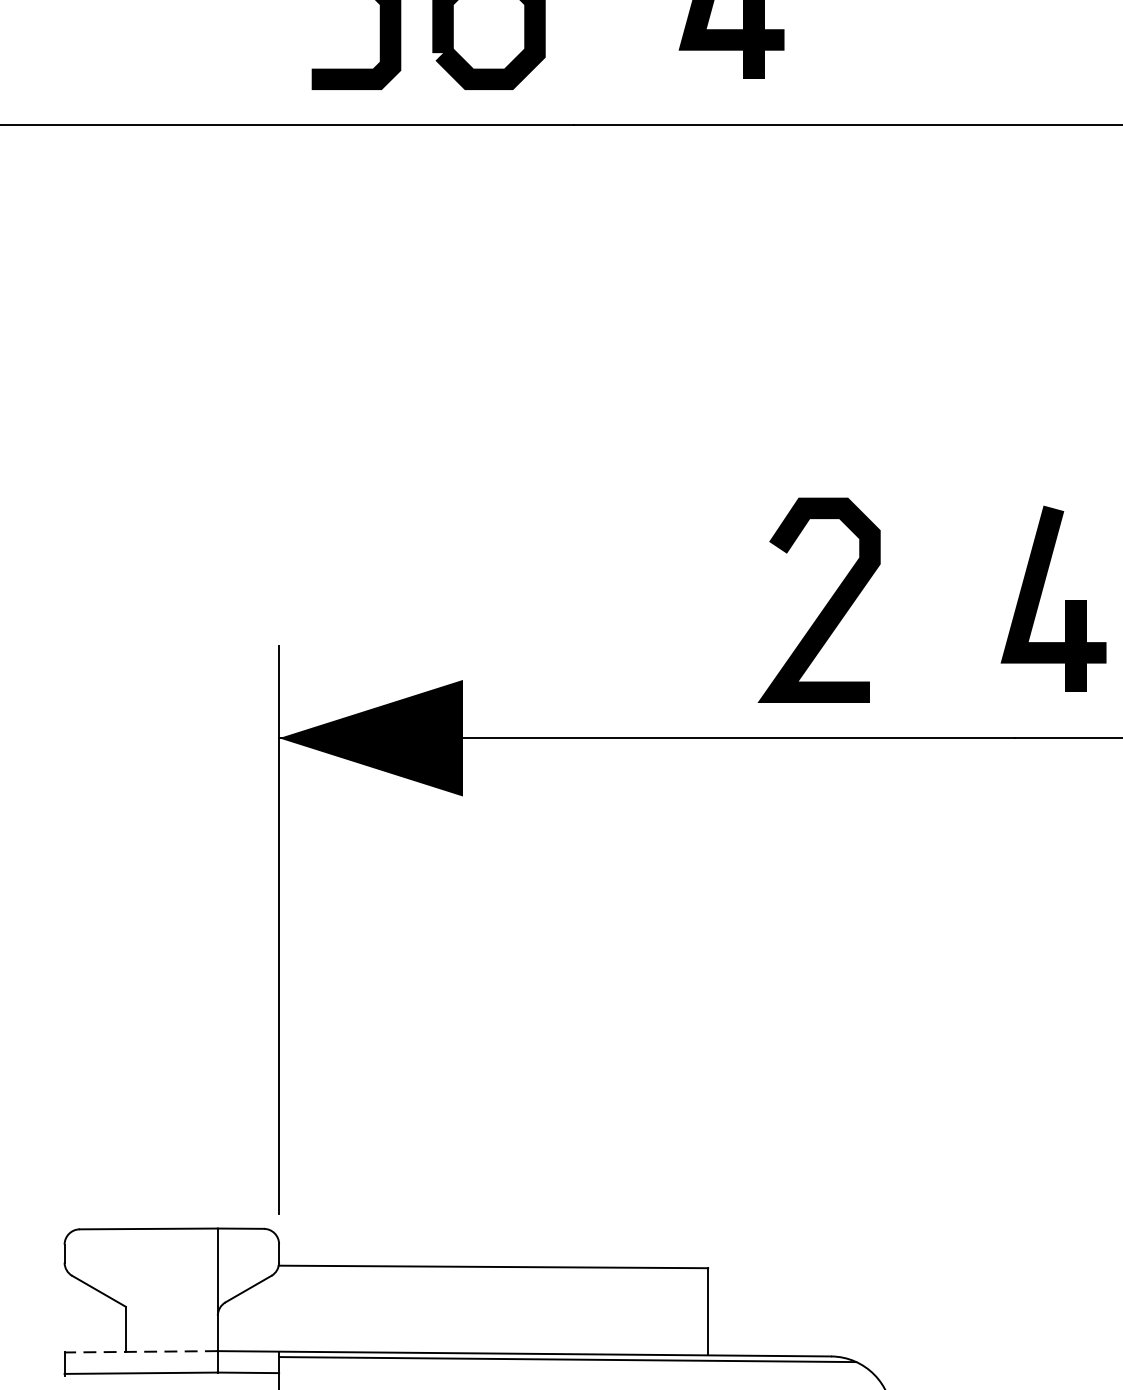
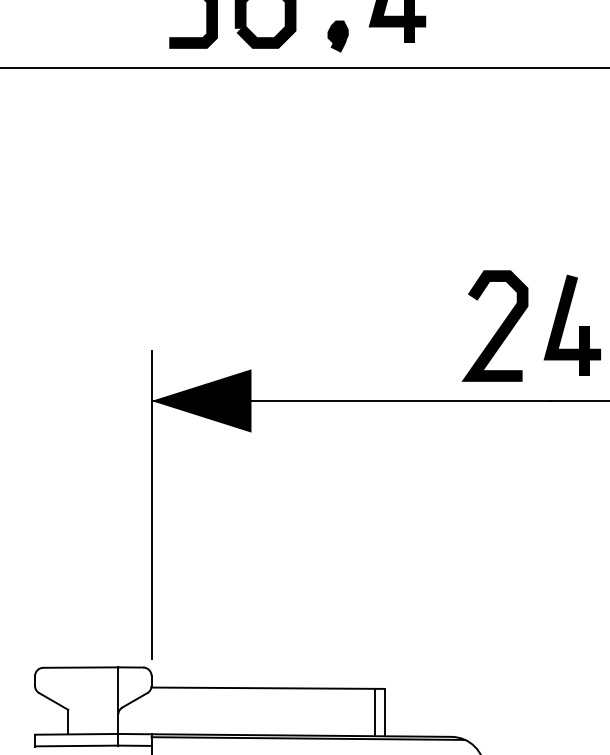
part: (621, 67) -> (337, 36), added
curve: (825, 604) -> (498, 328), moved
line: (689, 1311) -> (374, 712), added
line: (140, 1352) -> (76, 734), dashed -> solid

